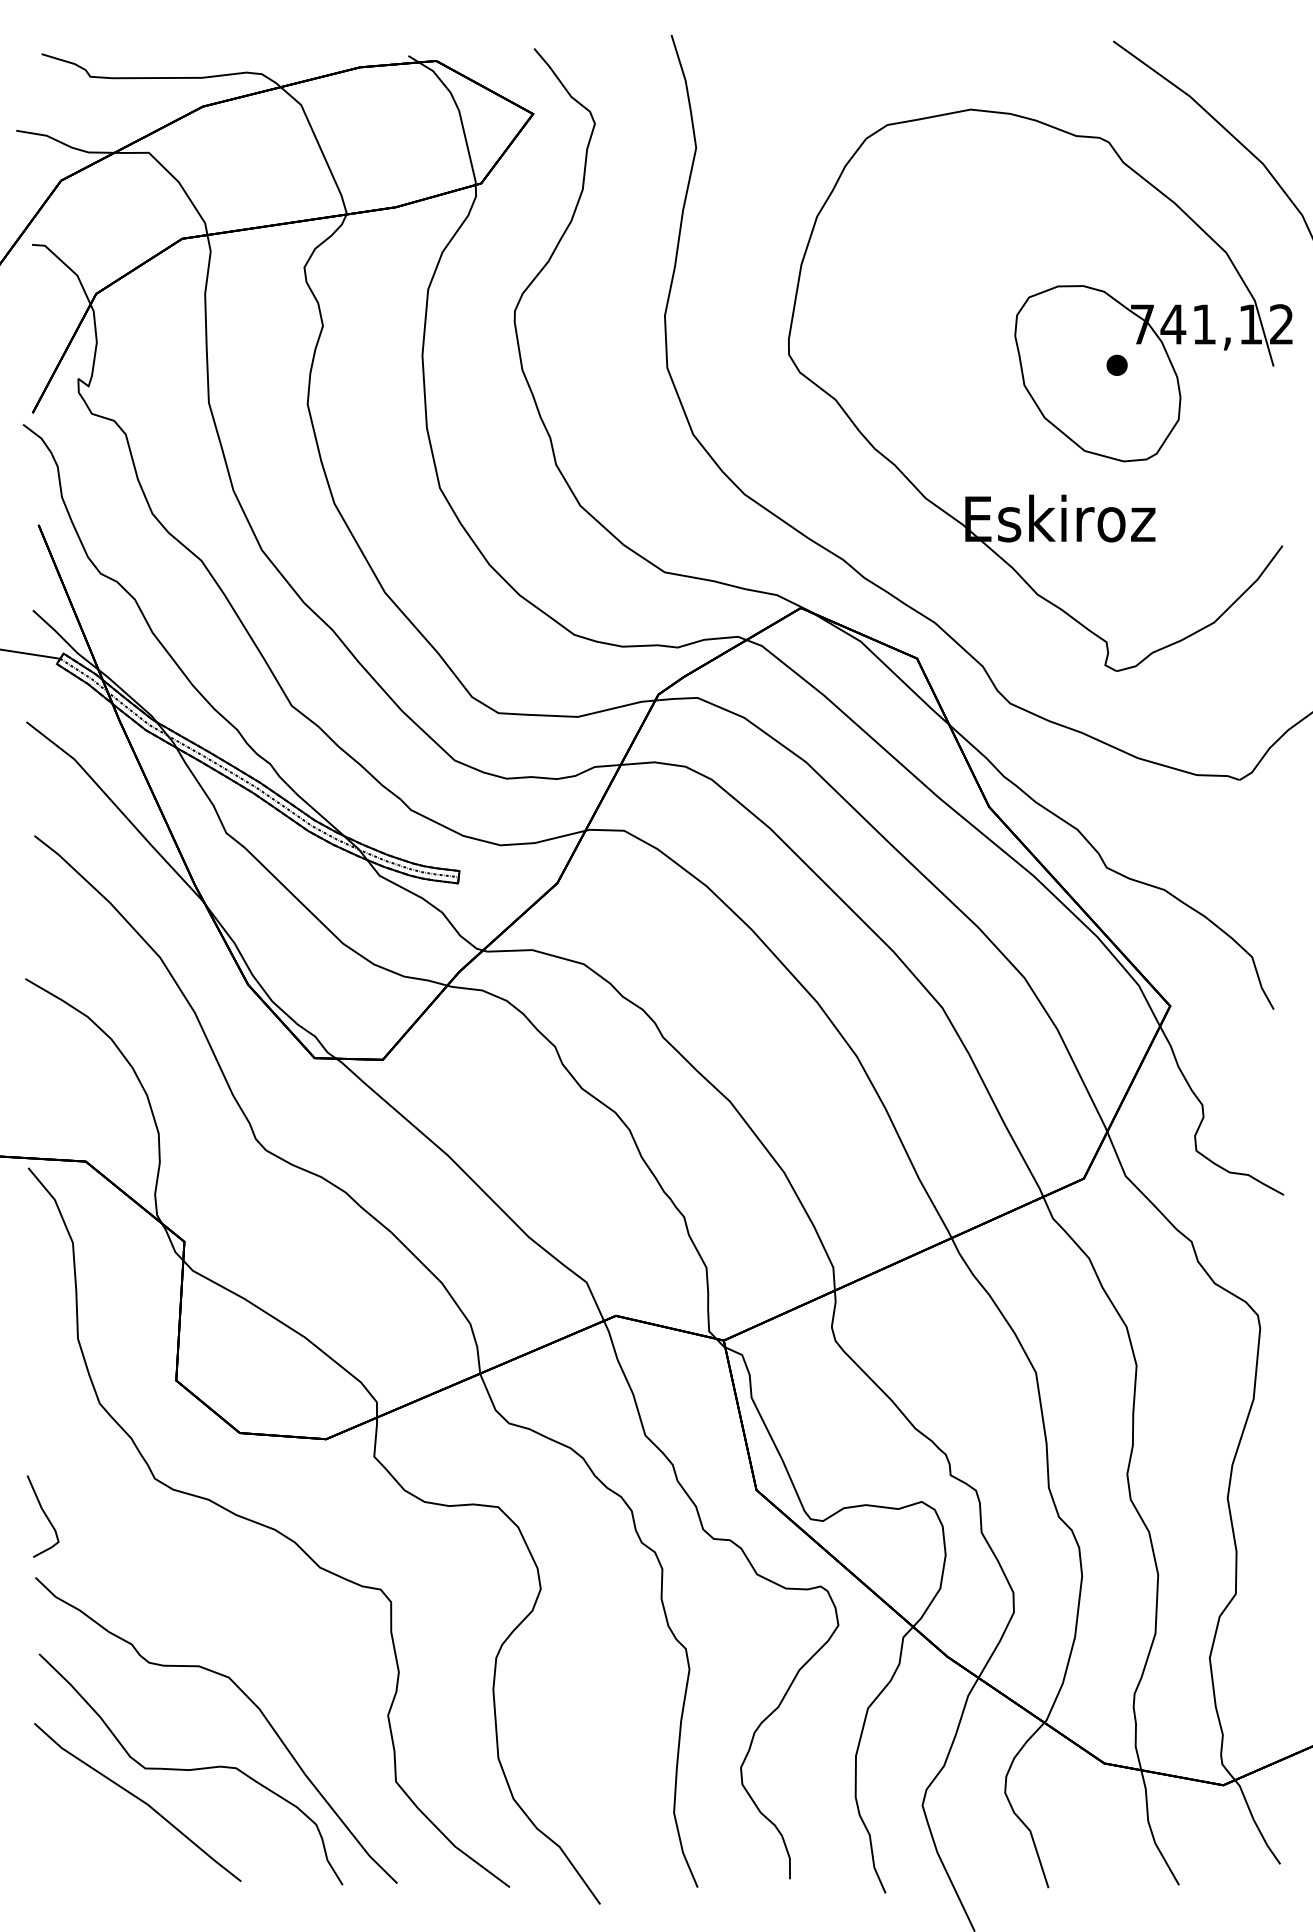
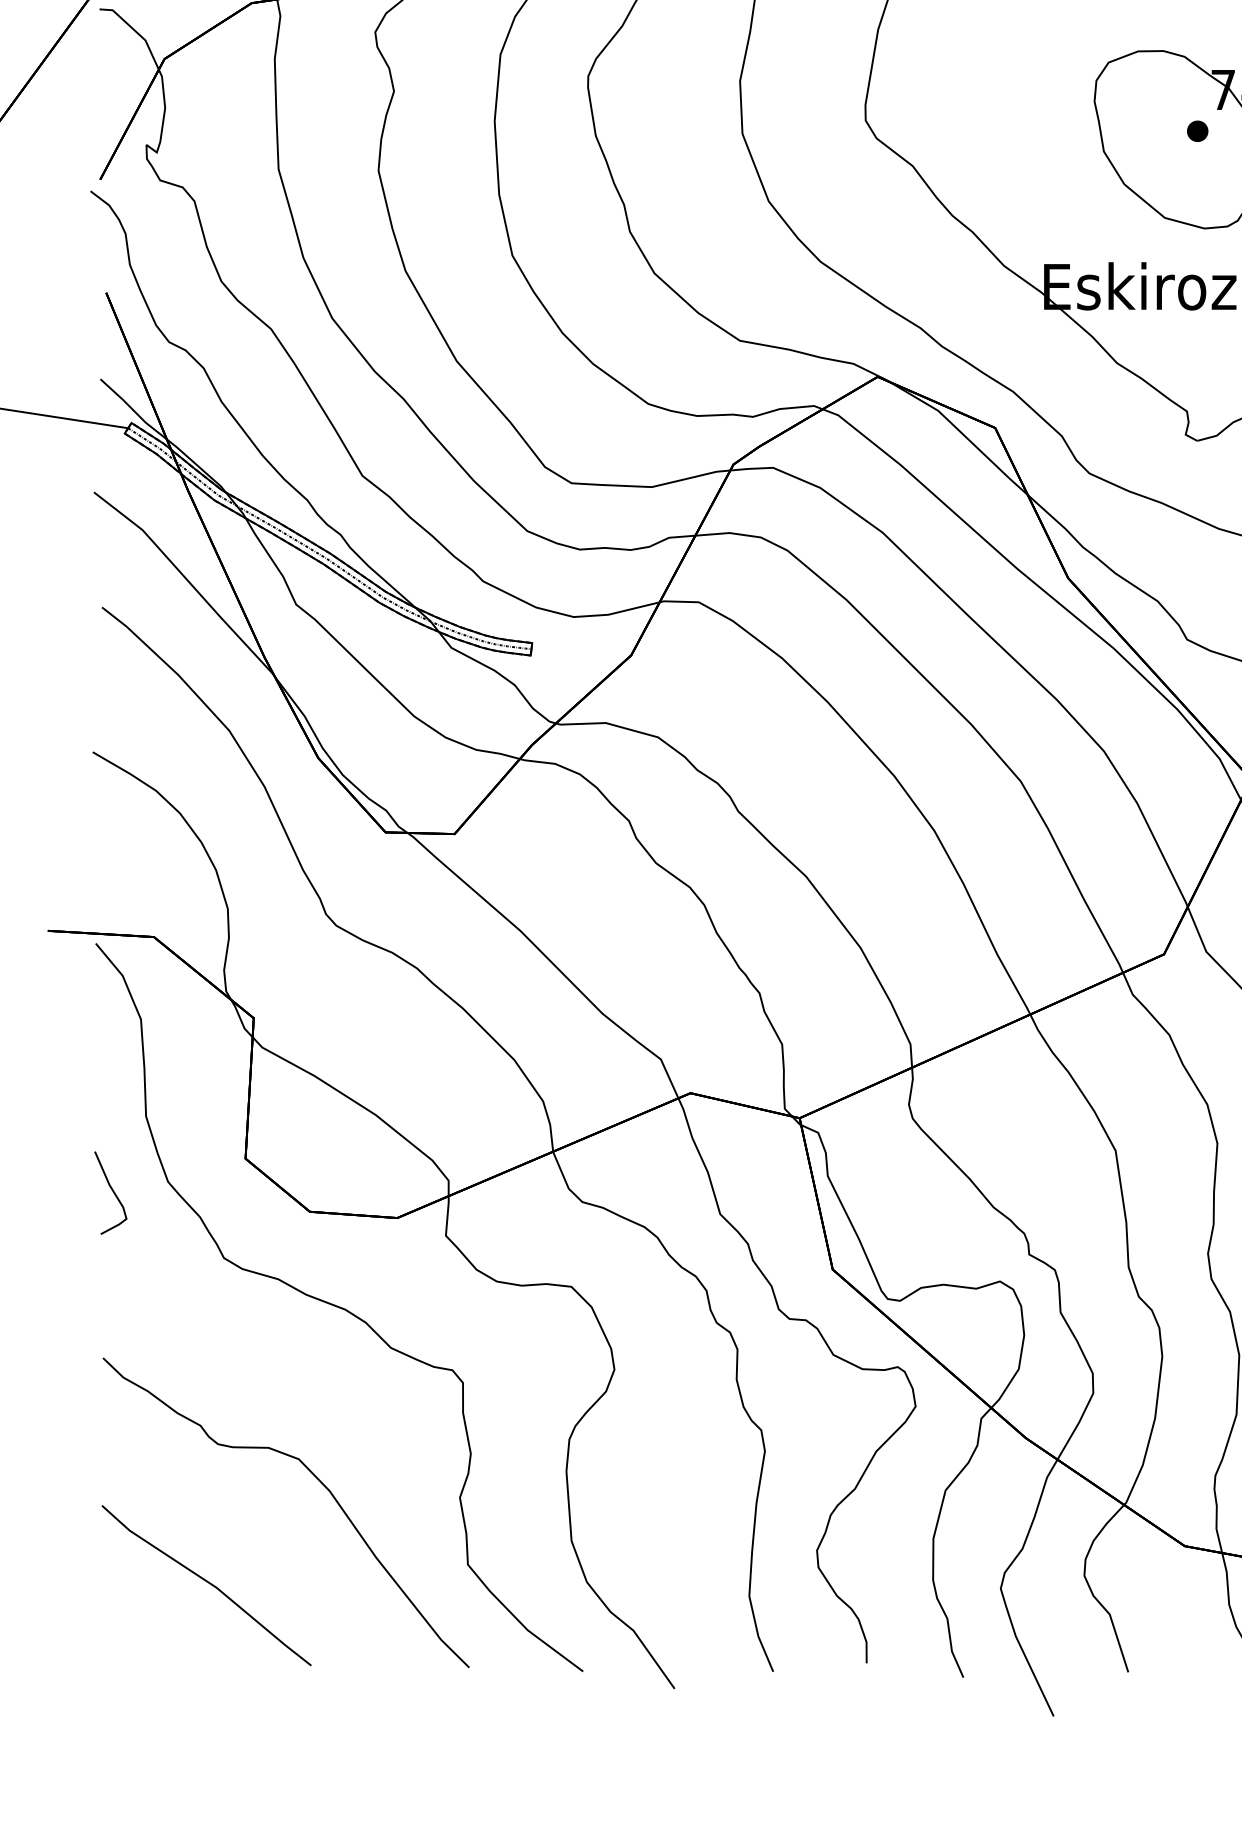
curve: (44, 1514) -> (112, 1191), moved
curve: (190, 1769) -> (259, 1552), removed

